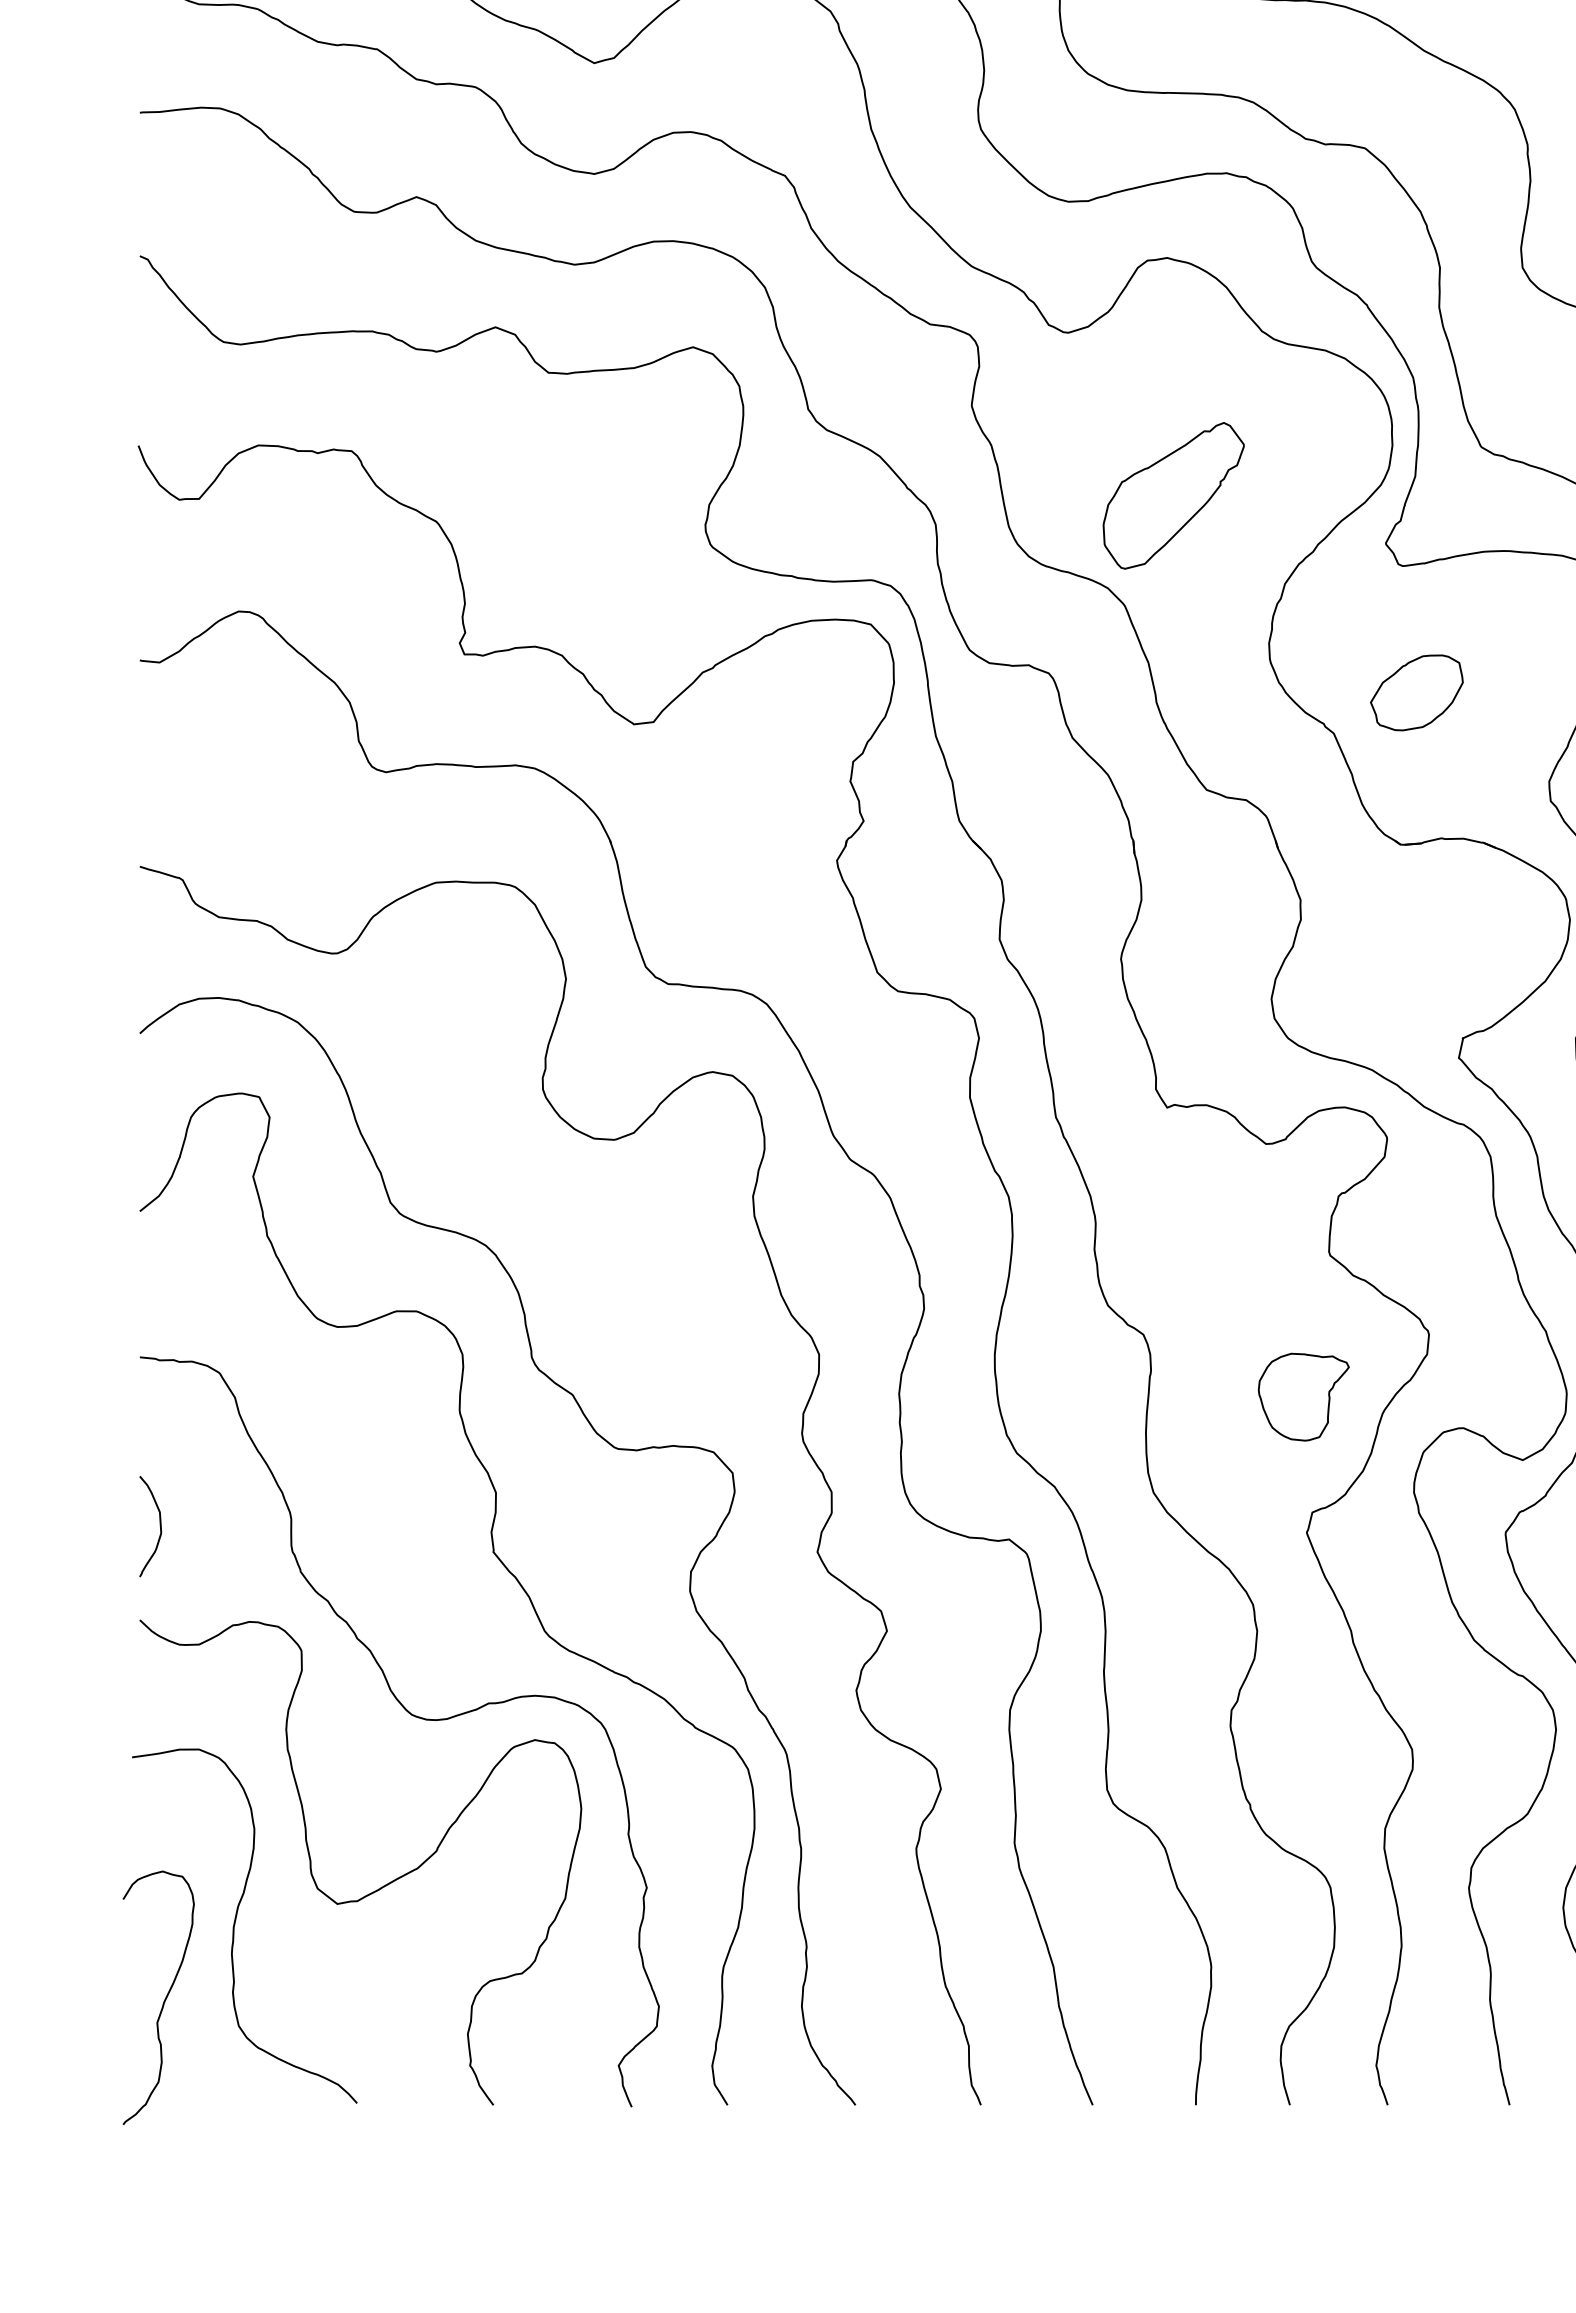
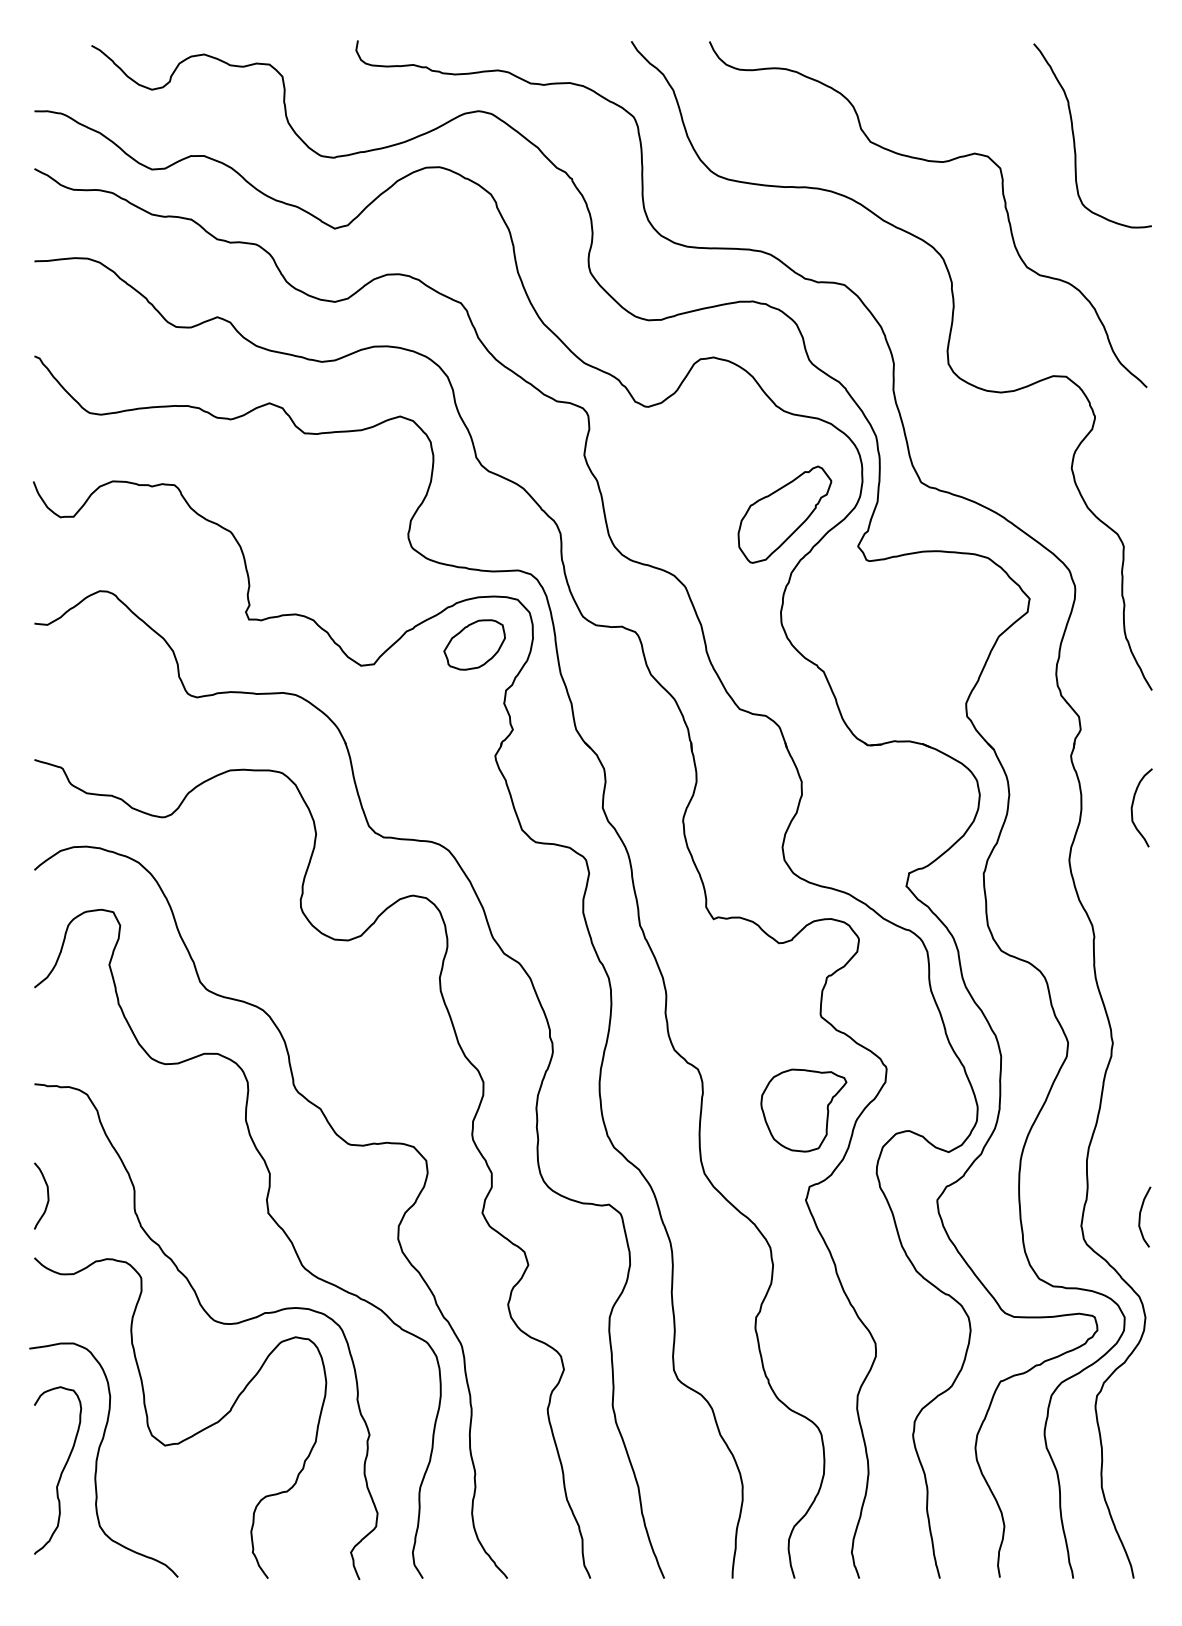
part: (1173, 495) -> (784, 514), moved
part: (1416, 692) -> (474, 644), moved
part: (1303, 1397) -> (803, 1110), size x1.43
curve: (164, 1999) -> (61, 1471), moved

